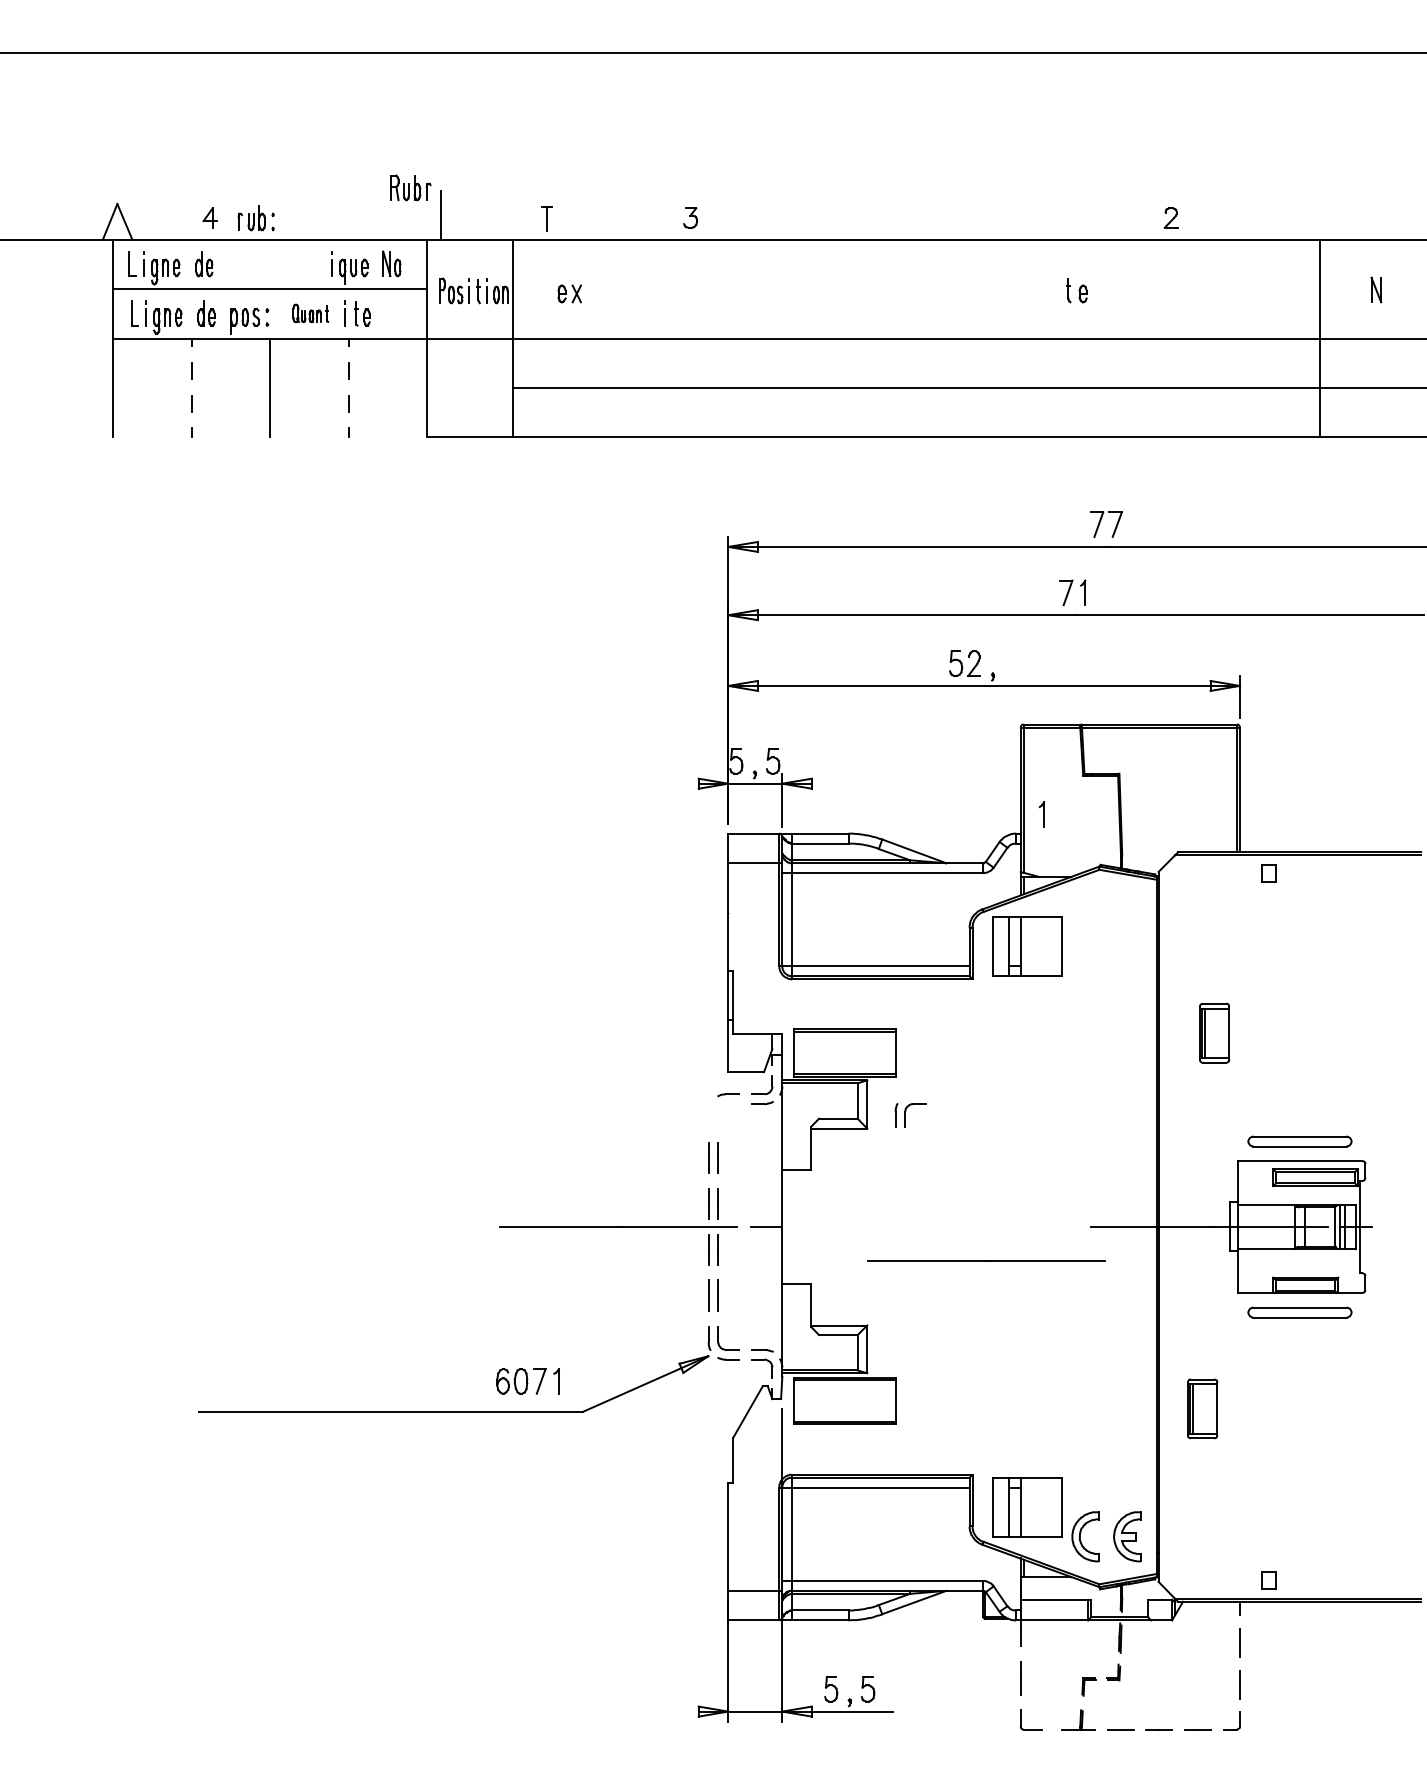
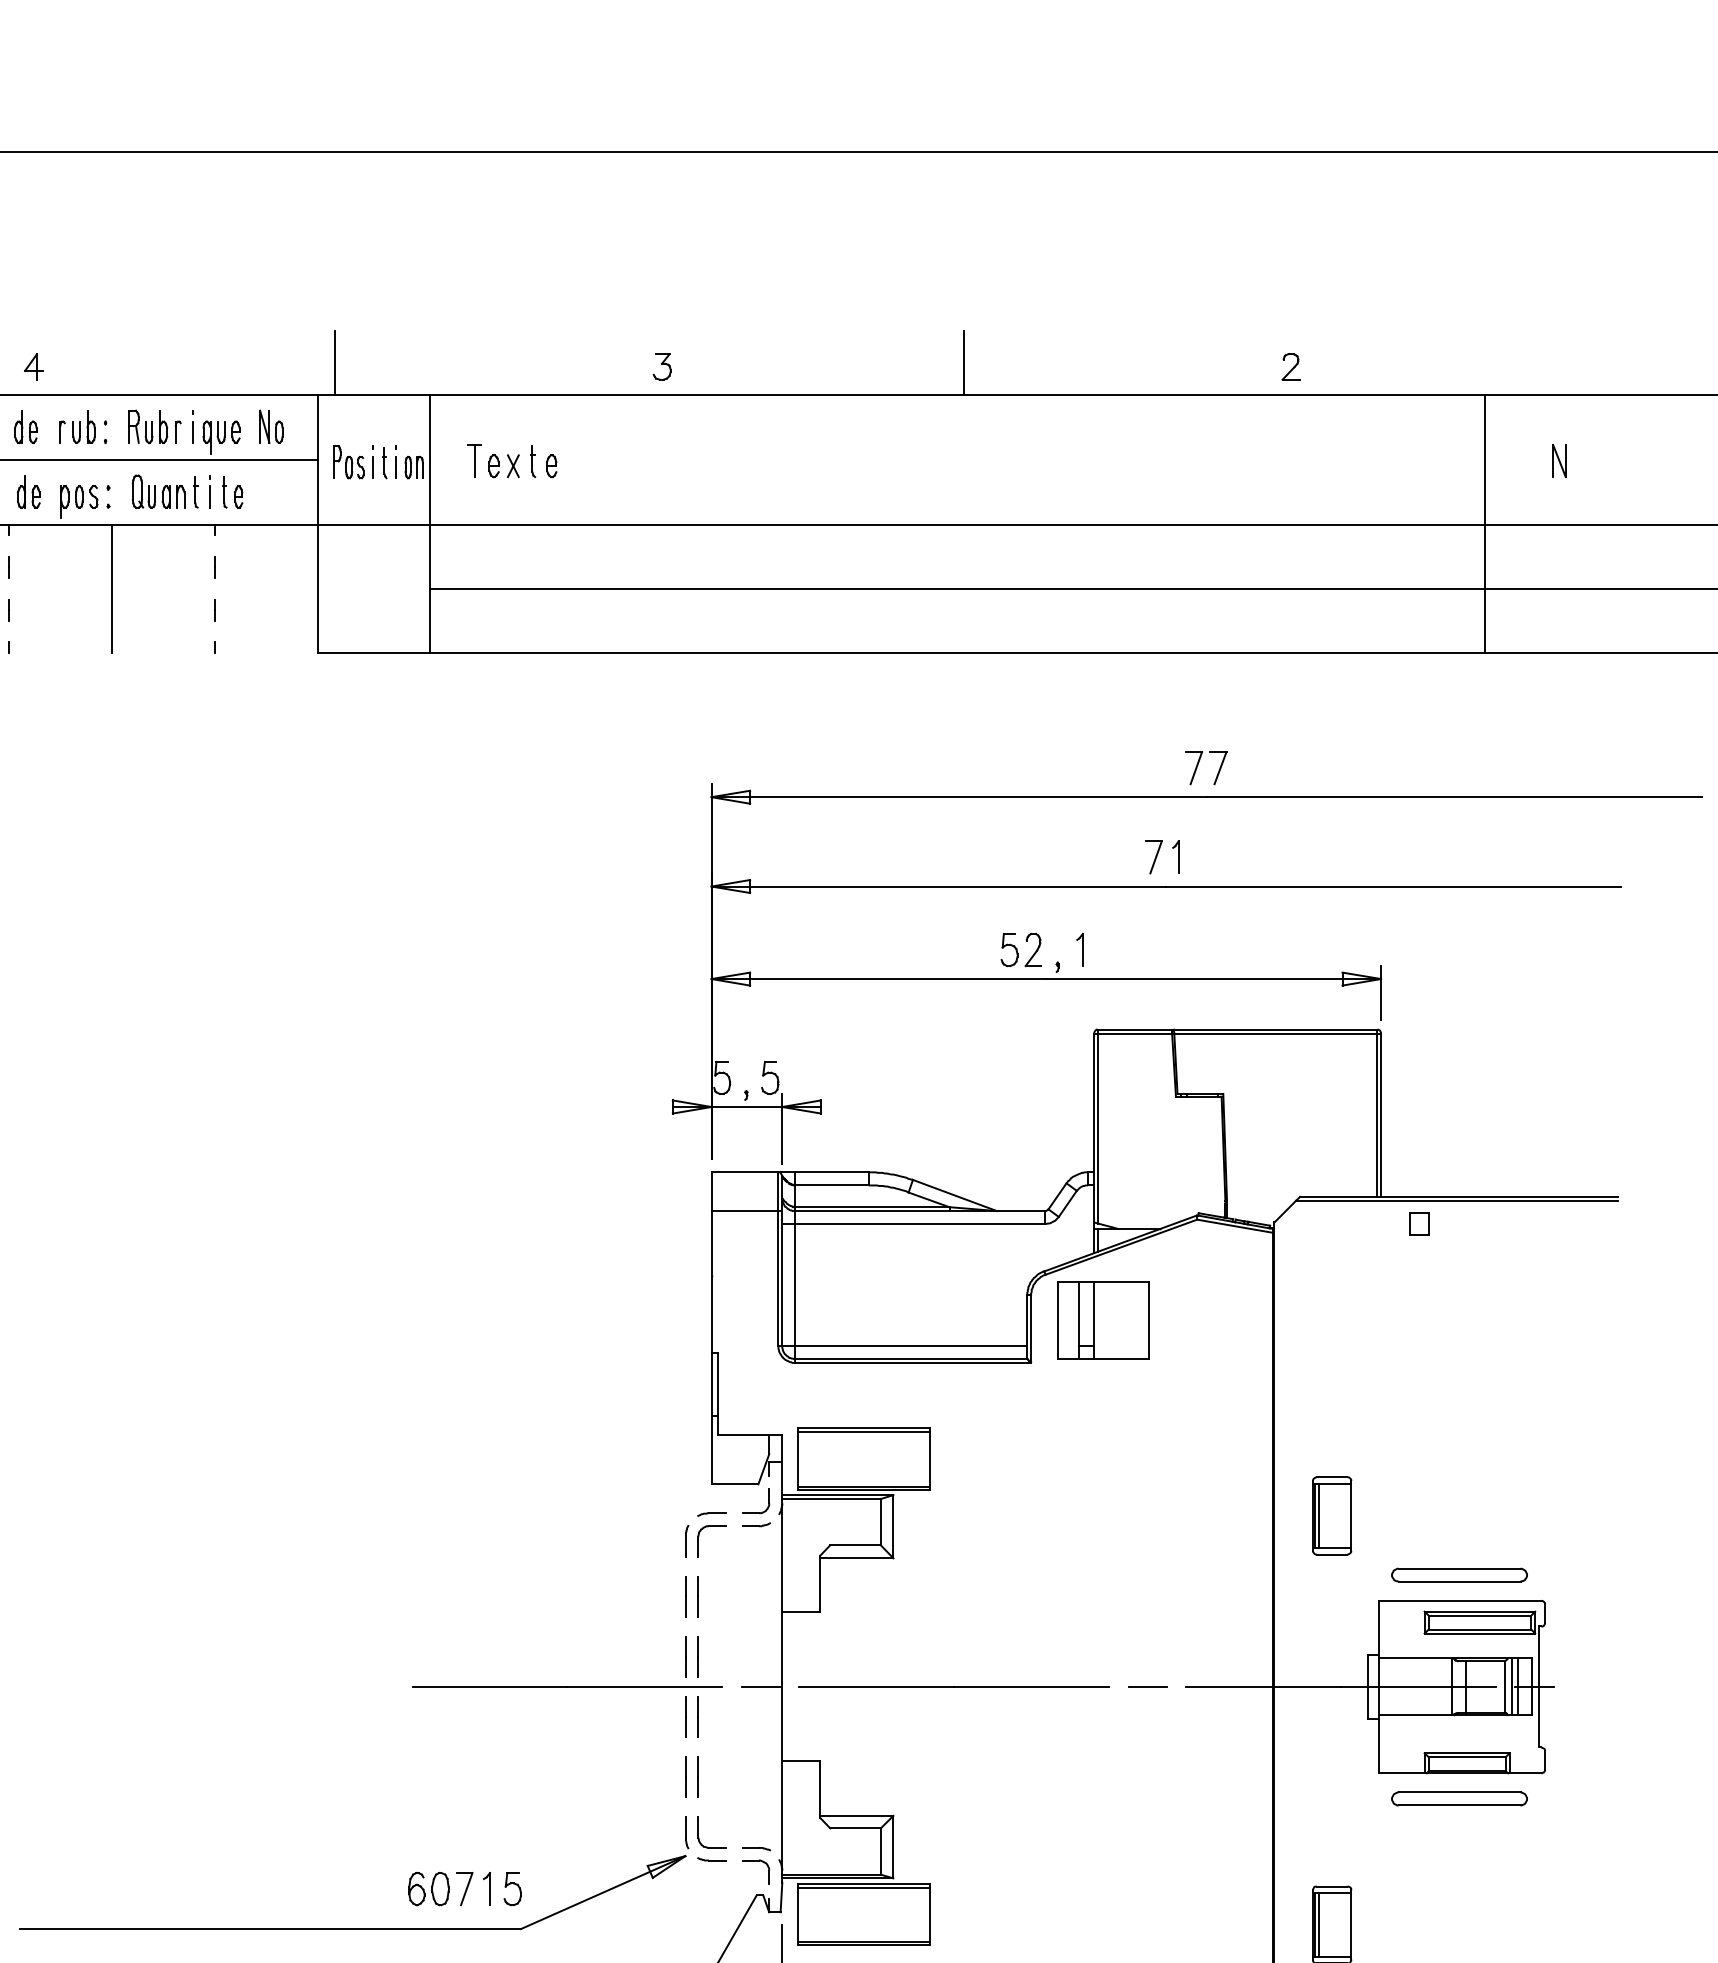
part: (410, 187) -> (154, 426), moved
line: (921, 214) -> (964, 362), added
part: (255, 218) -> (82, 427), moved
part: (546, 218) -> (473, 460), moved
part: (1076, 290) -> (543, 461), moved
part: (310, 313) -> (164, 491), size x1.43
part: (1041, 814) -> (1079, 949), moved
part: (1214, 1032) -> (1332, 1514), moved
part: (910, 1115) -> (705, 1541), moved
line: (1061, 1226) -> (1147, 1686), added
line: (986, 1260) -> (953, 1686), moved
part: (576, 1381) -> (512, 1889), added

